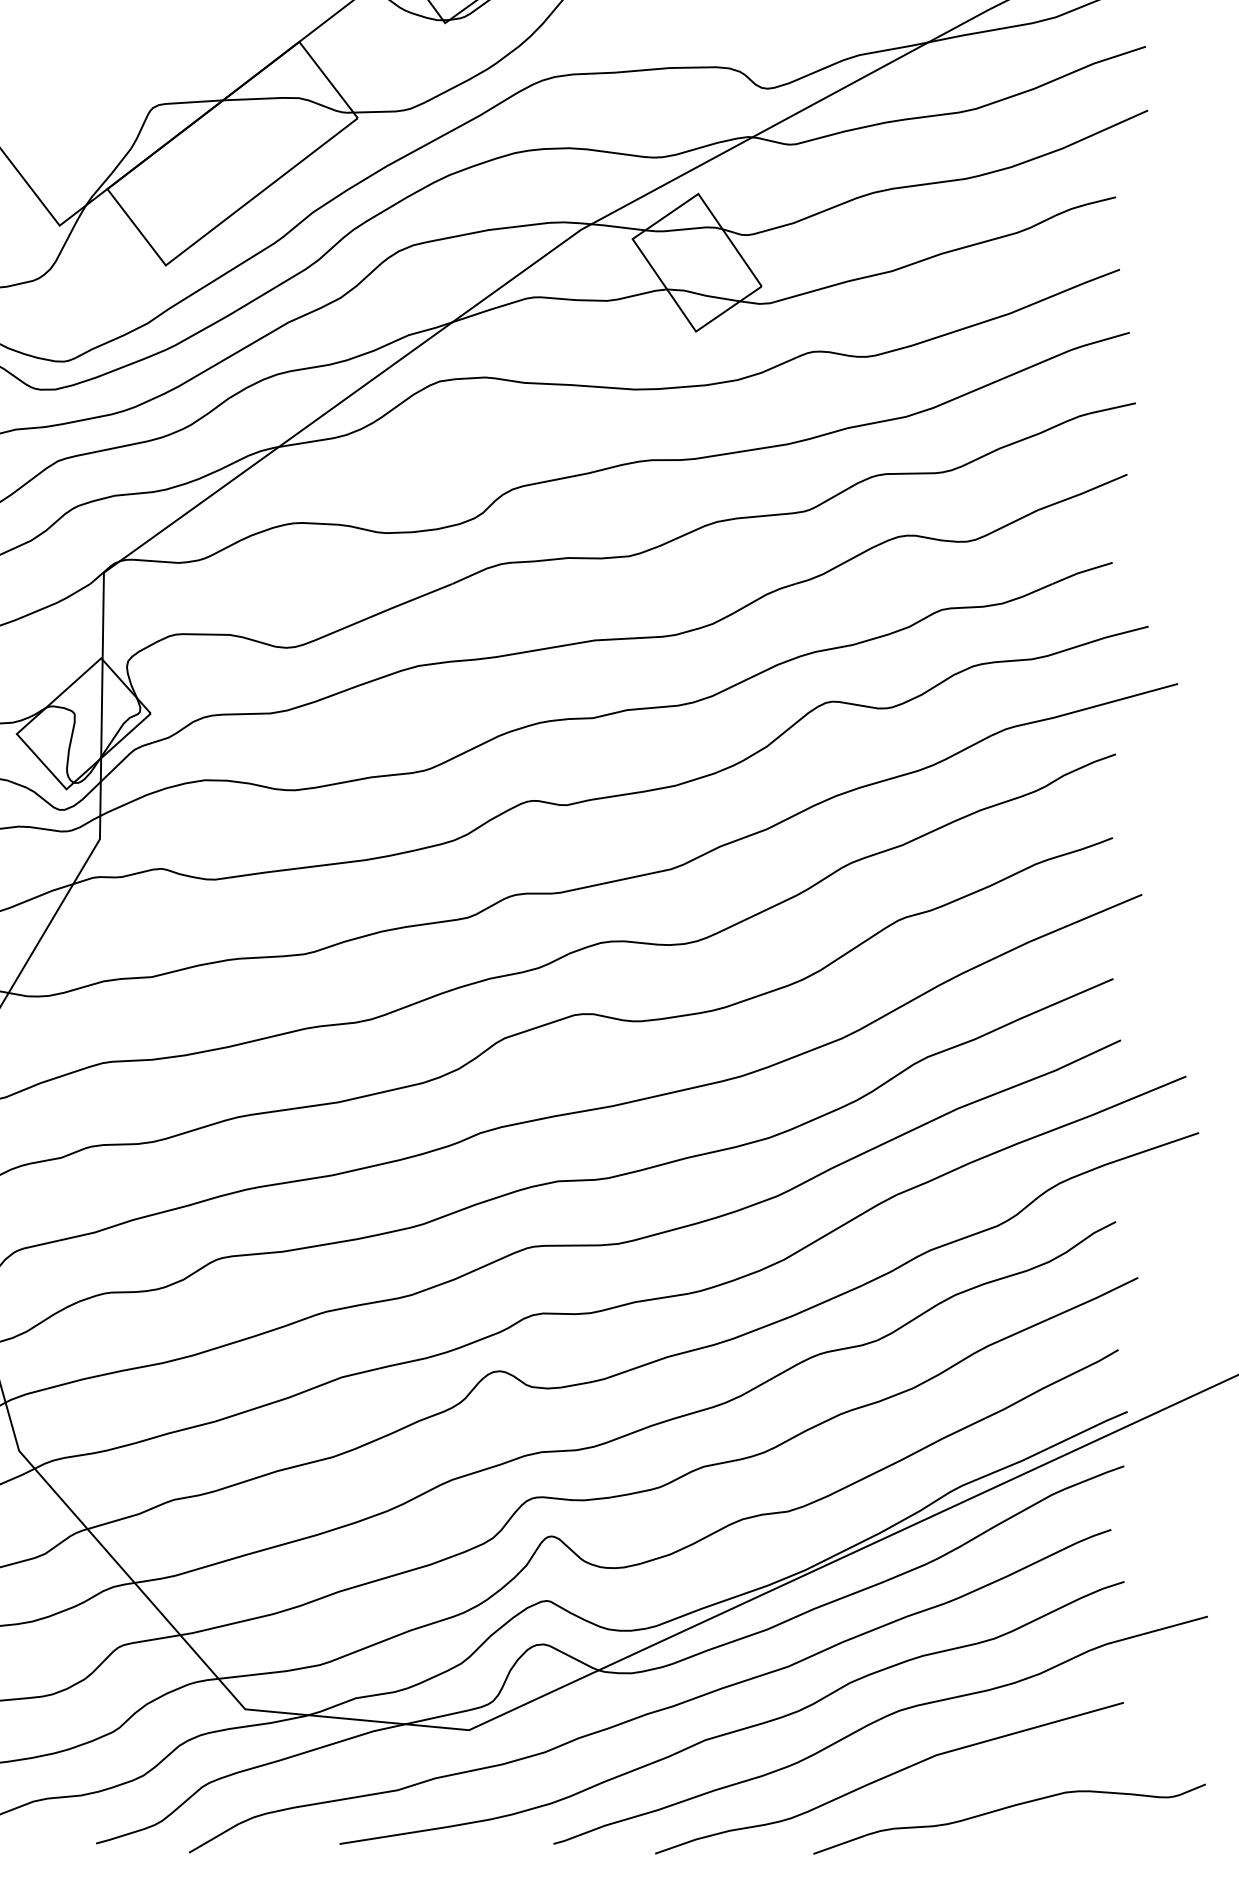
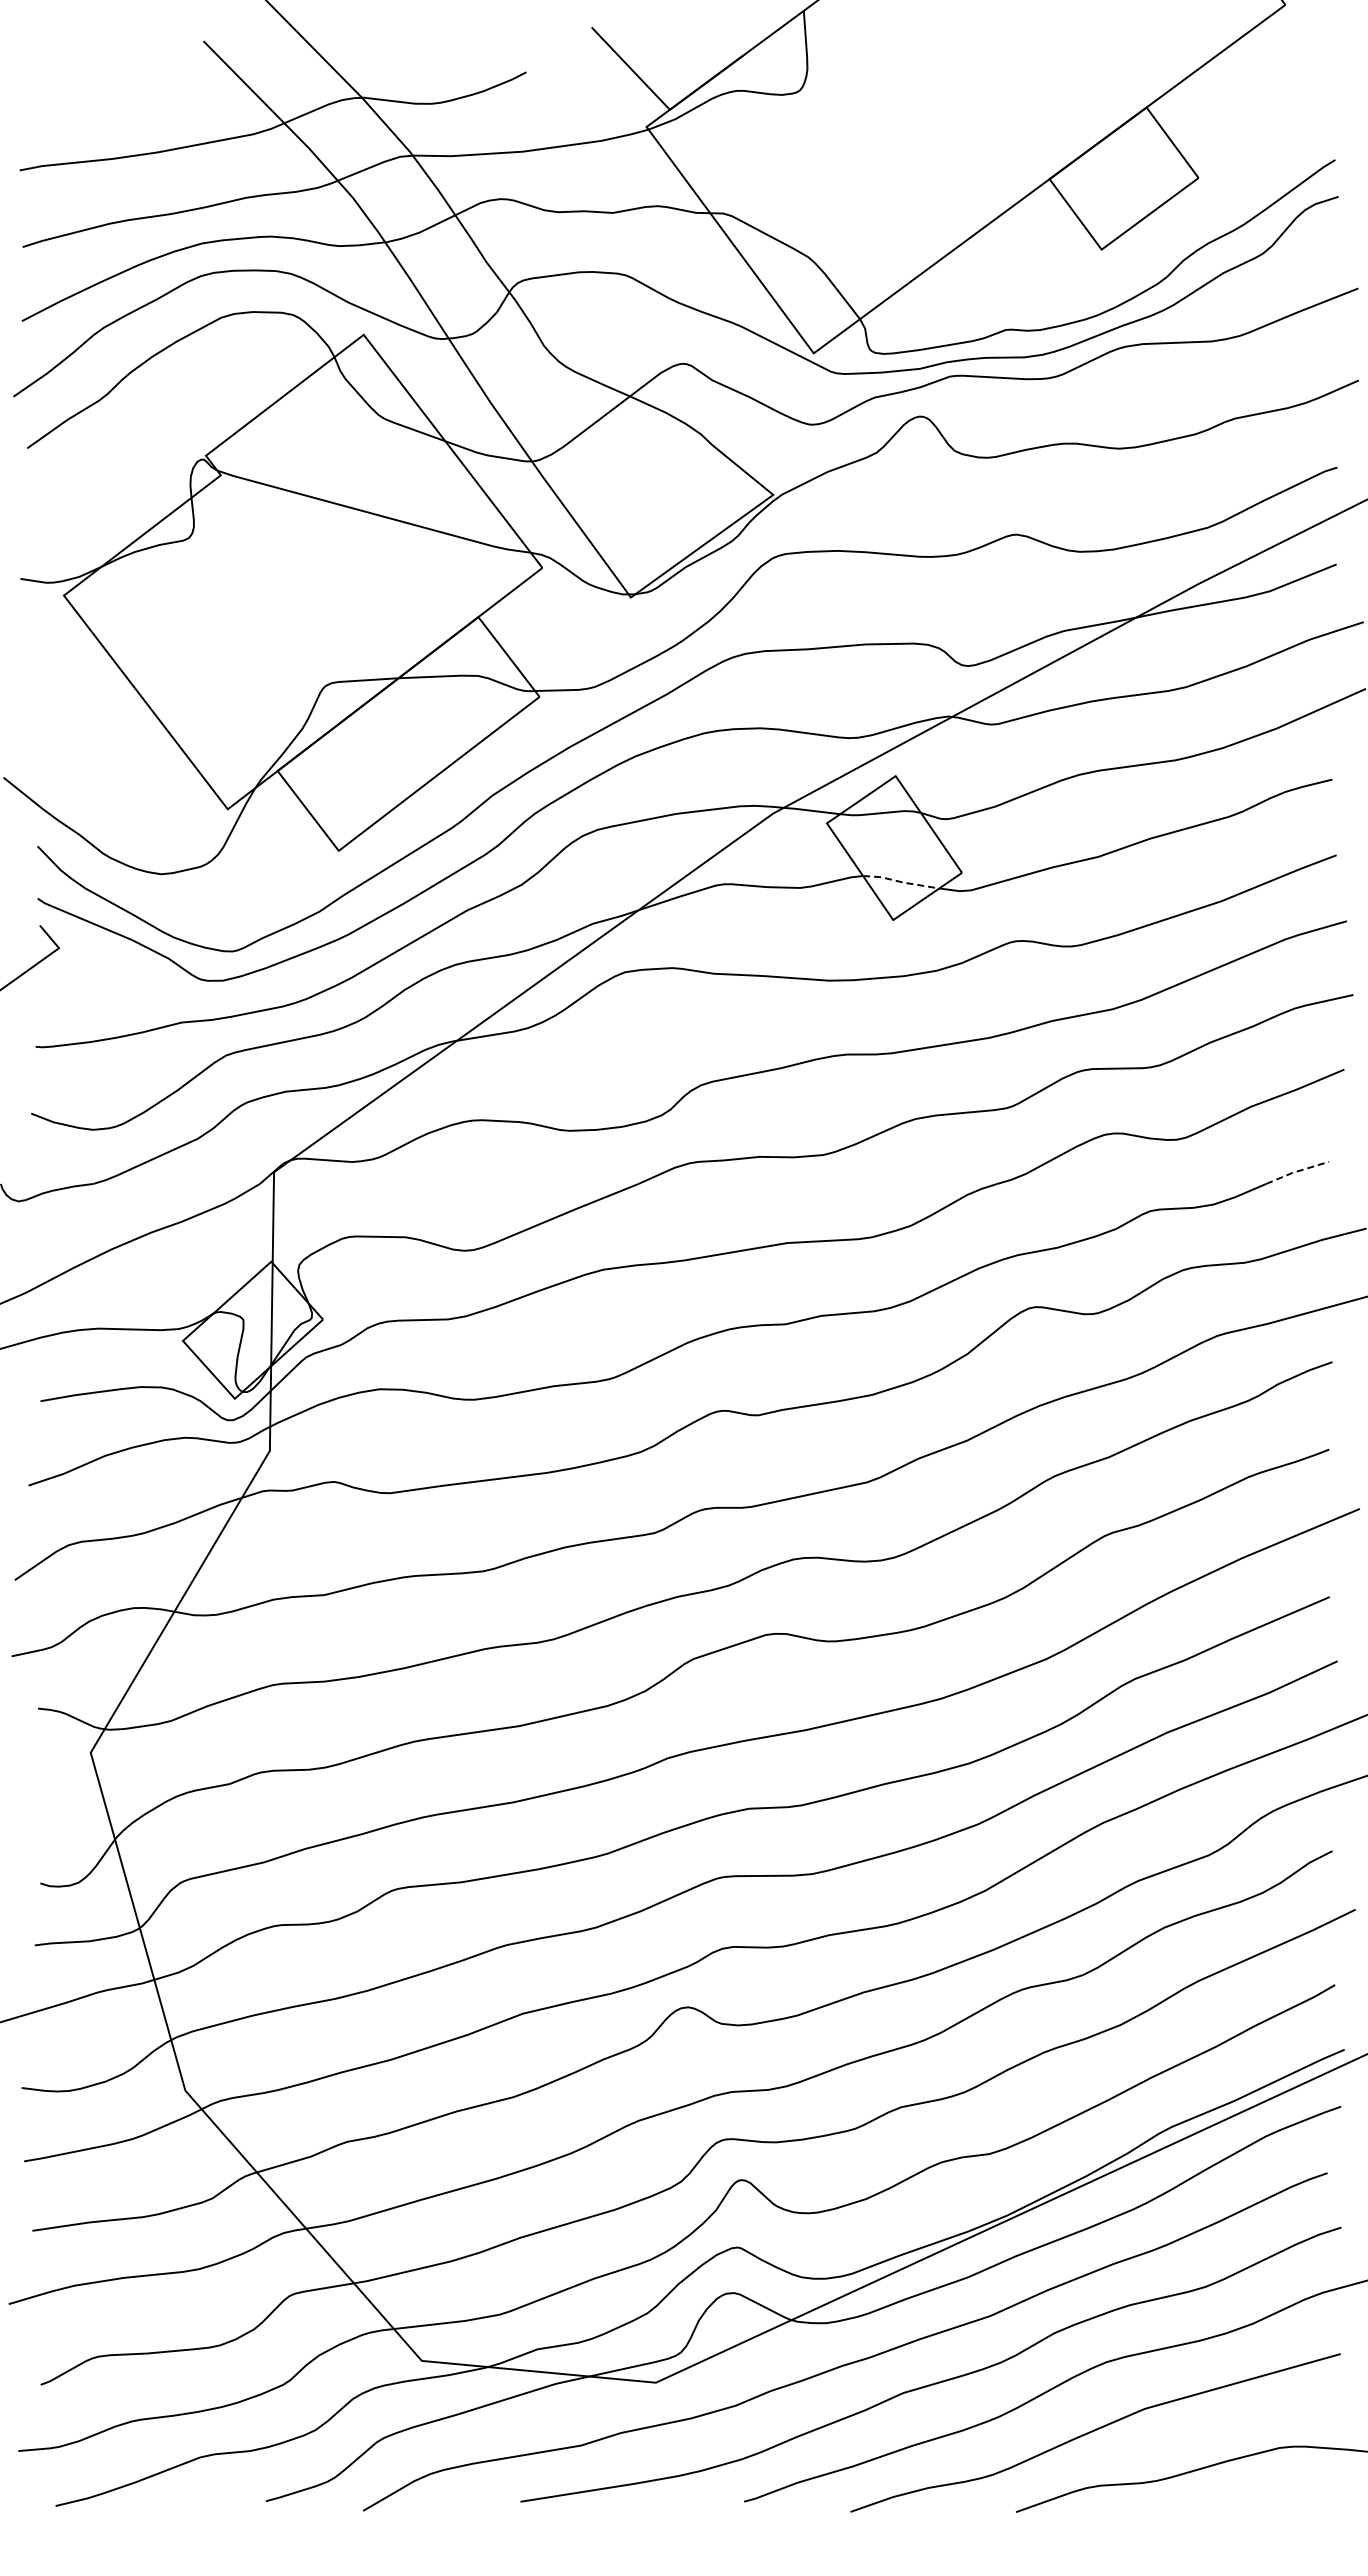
line: (703, 295) -> (901, 882), solid -> dashed
line: (1082, 572) -> (1297, 1171), solid -> dashed

